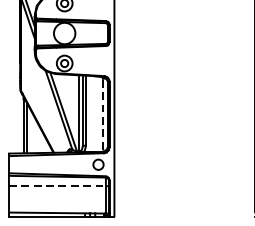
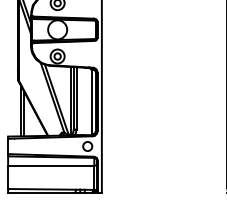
line: (102, 115) -> (91, 102), dashed -> solid
line: (57, 186) -> (51, 165), dashed -> solid

